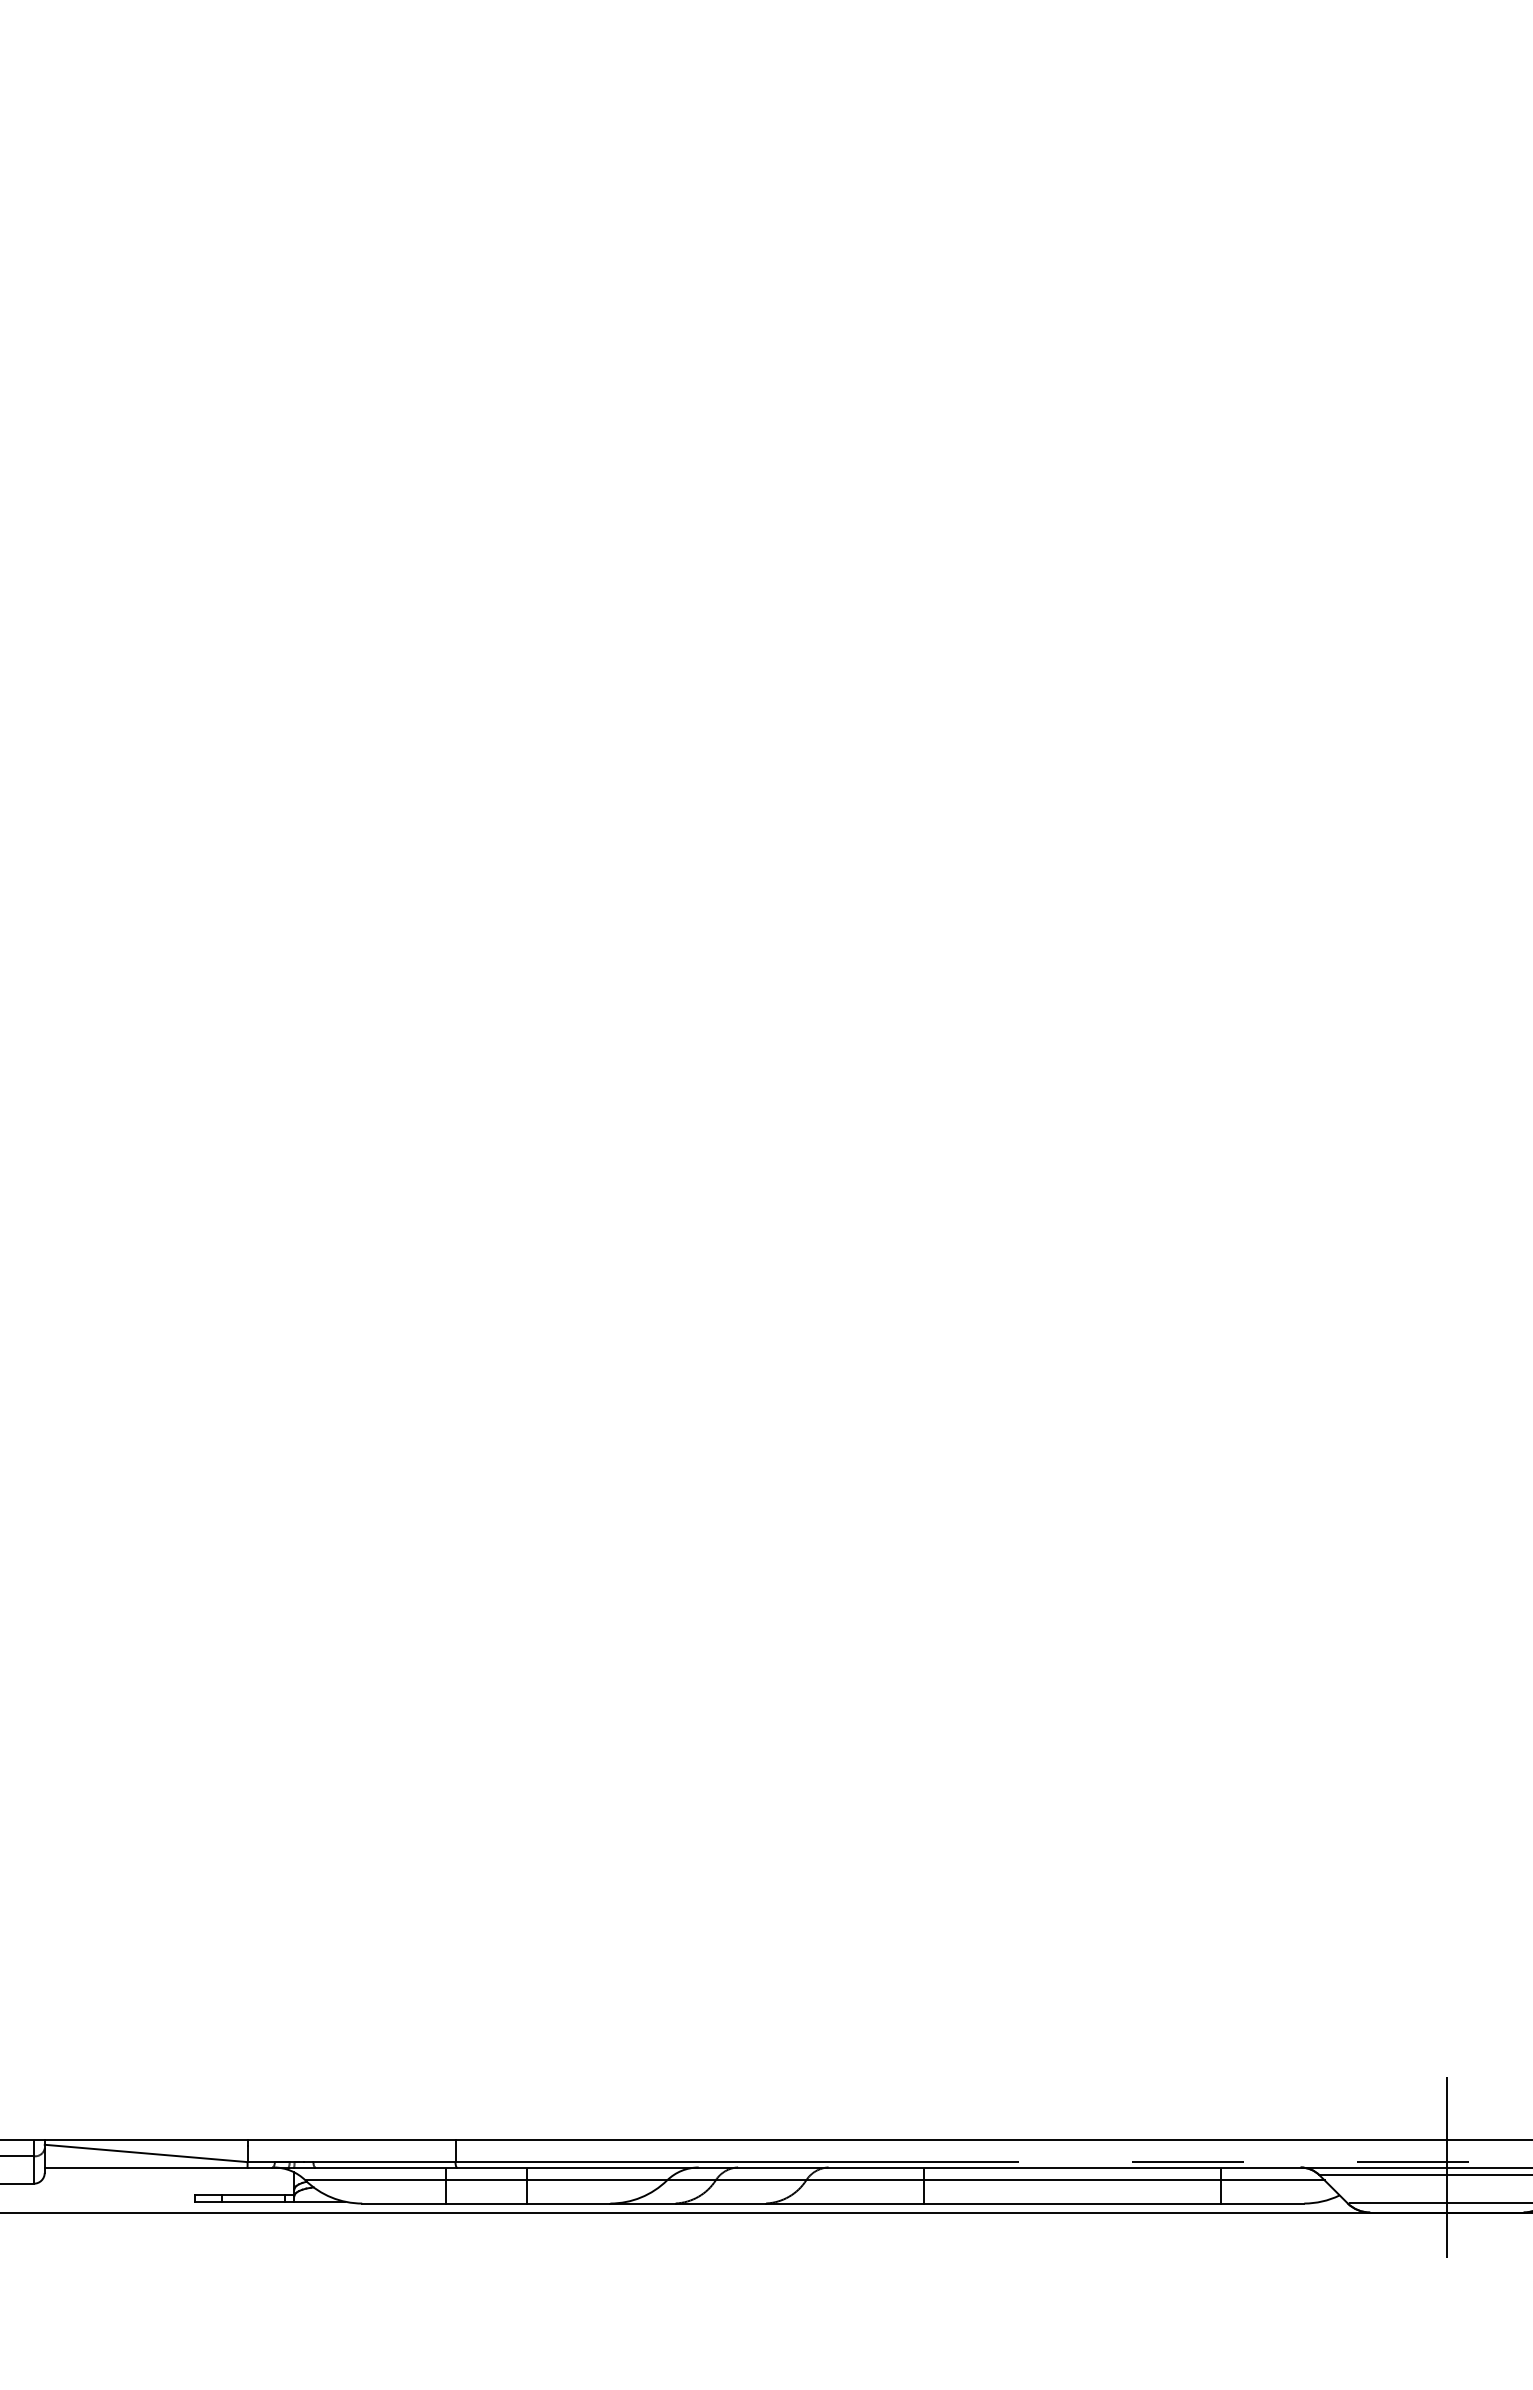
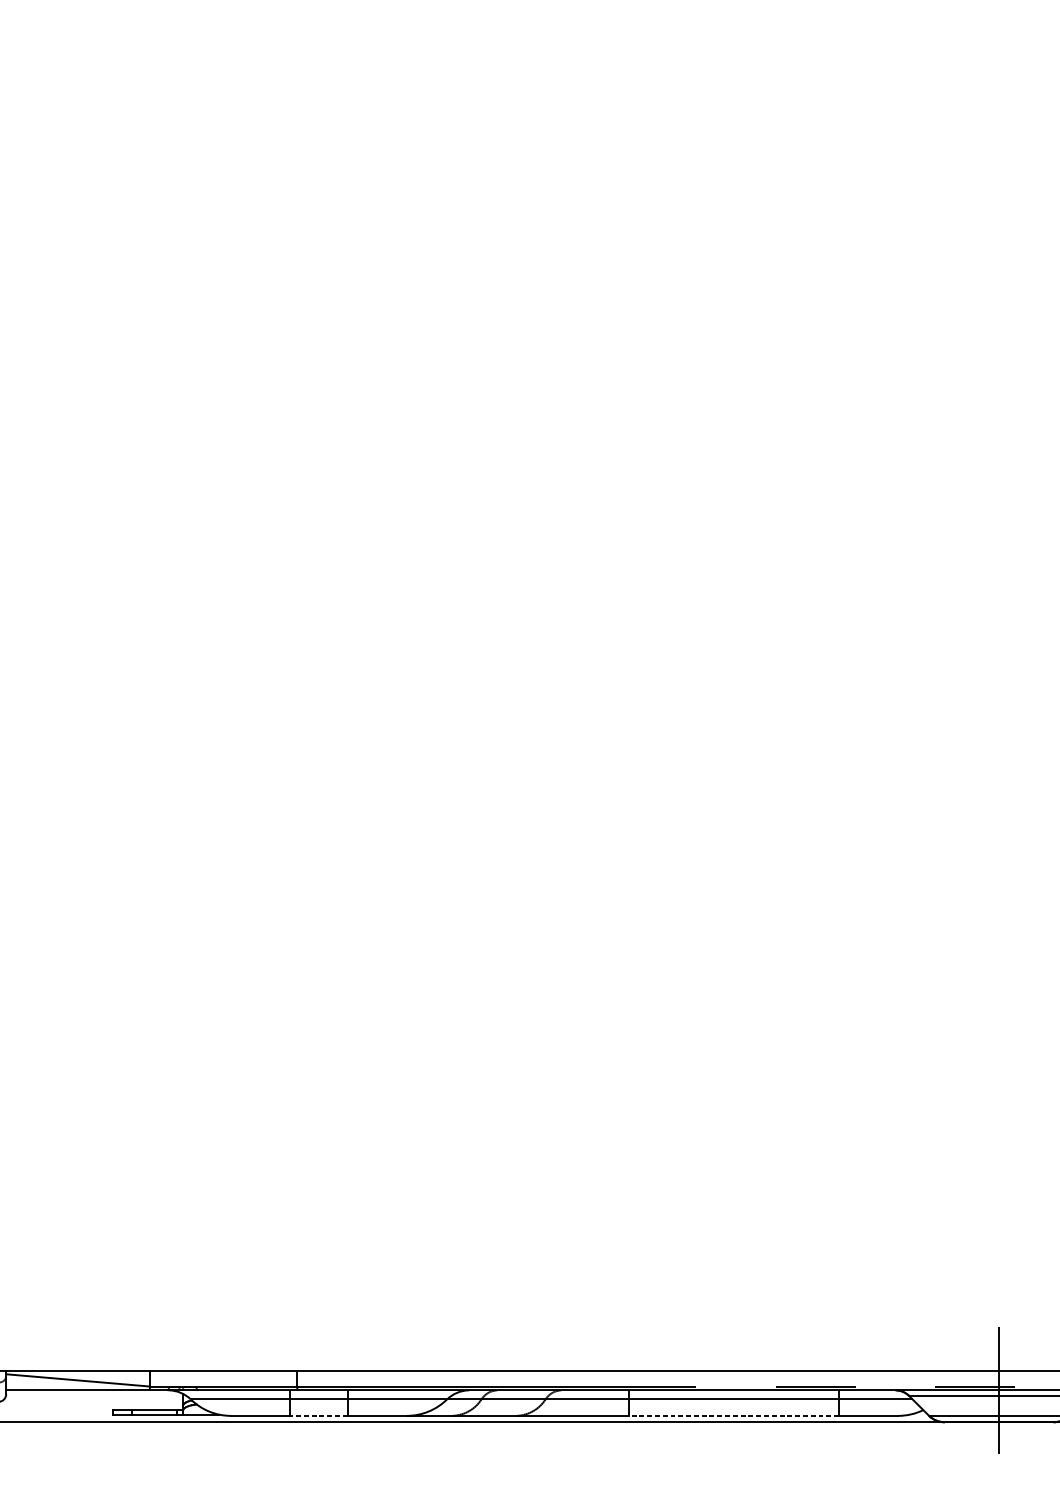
line: (486, 2203) -> (319, 1415), solid -> dashed
line: (1072, 2203) -> (734, 1415), solid -> dashed

